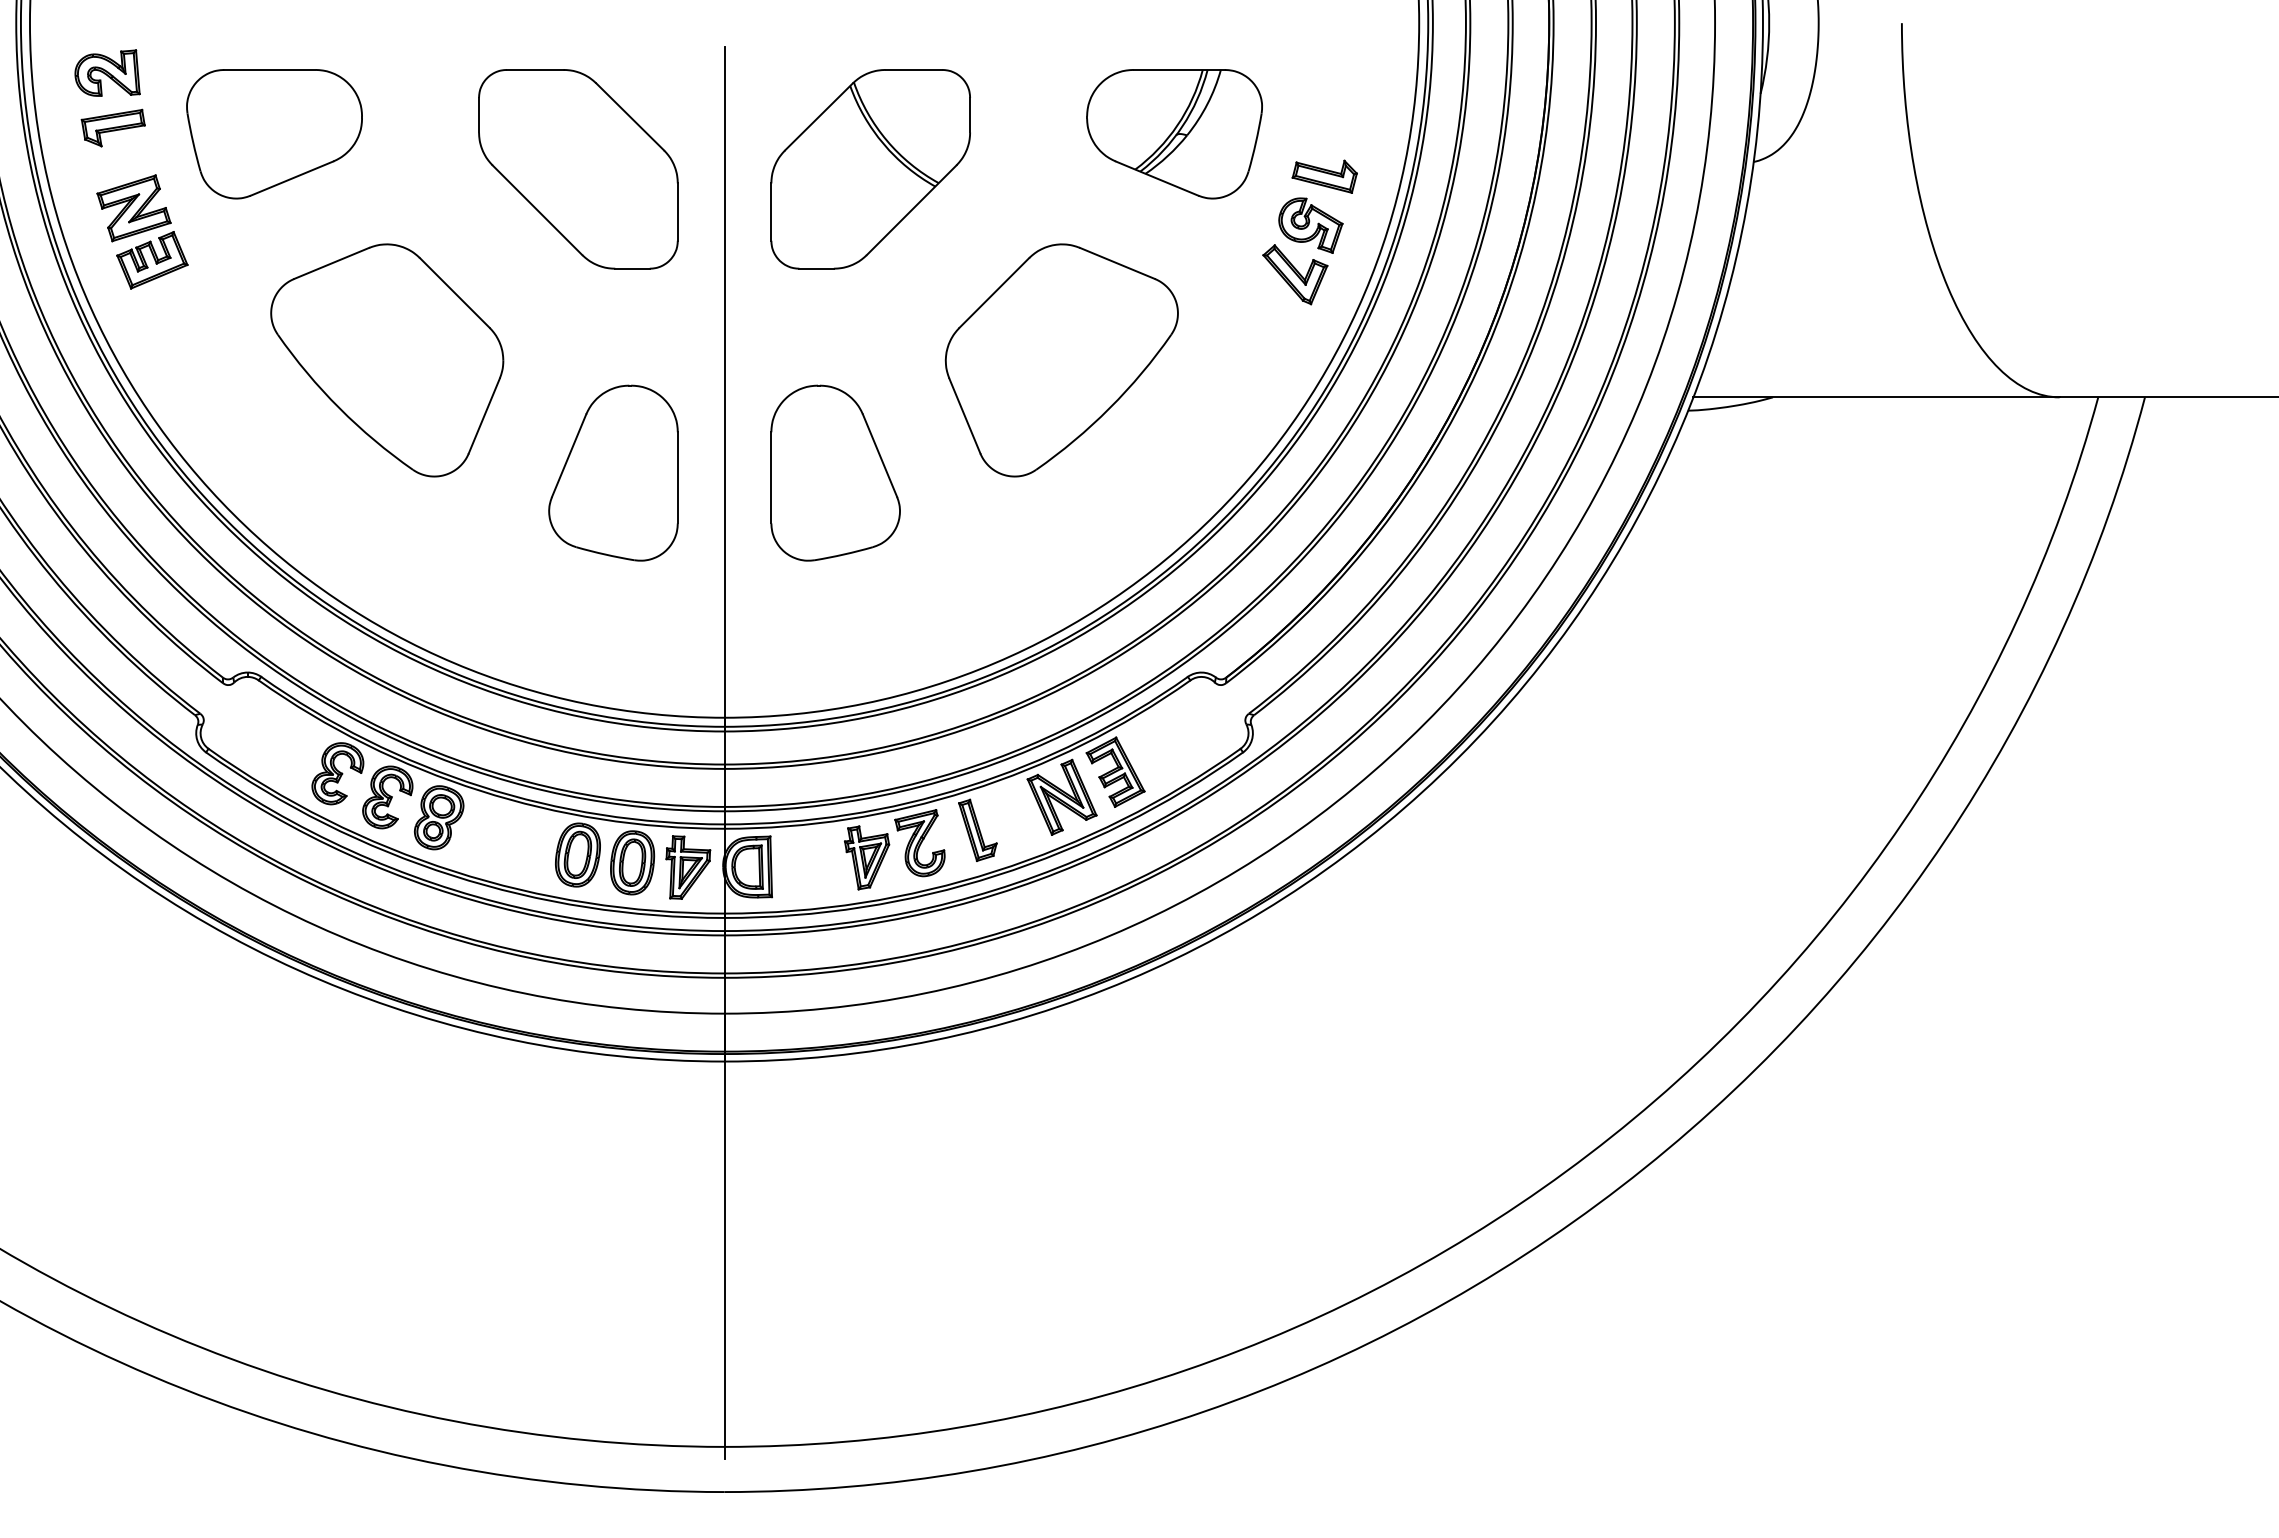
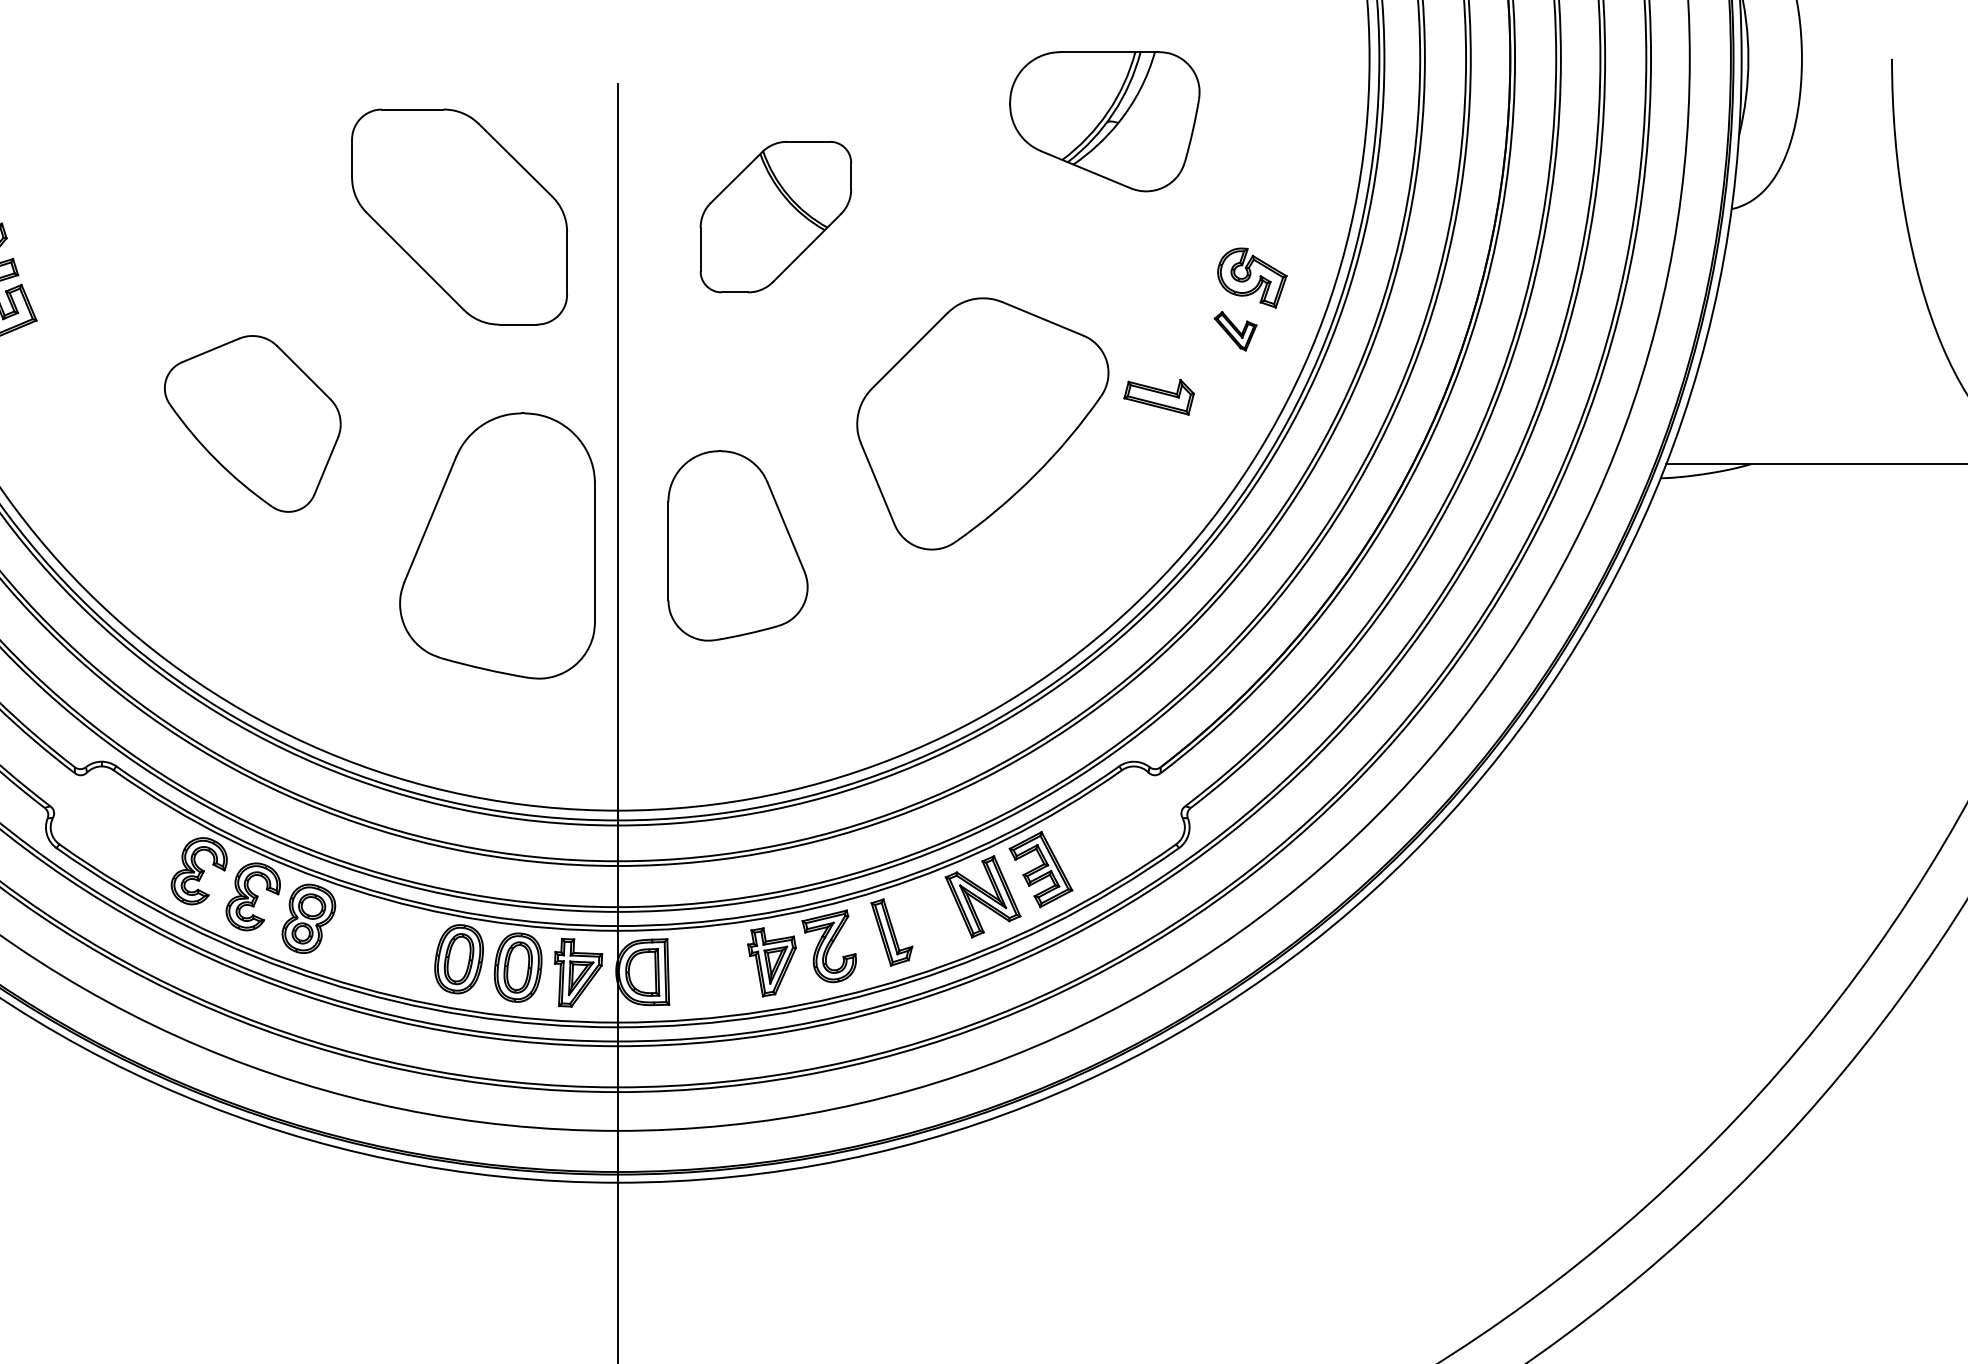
part: (274, 134) -> (130, 179), removed
part: (1174, 134) -> (1104, 122), moved
part: (870, 169) -> (775, 217), size x0.7
part: (1324, 176) -> (1158, 396), moved
part: (1295, 274) -> (1235, 330), size x0.6
part: (387, 360) -> (252, 423), size x0.7
part: (613, 472) -> (497, 545), size x1.4

